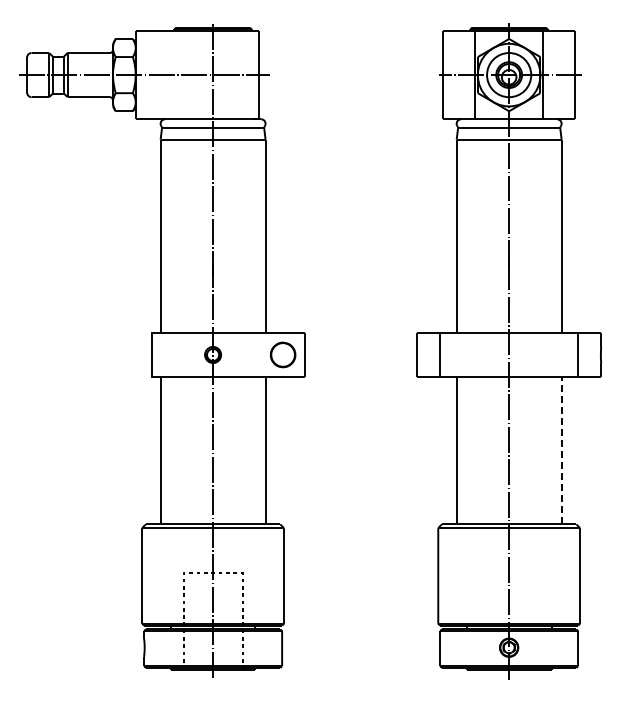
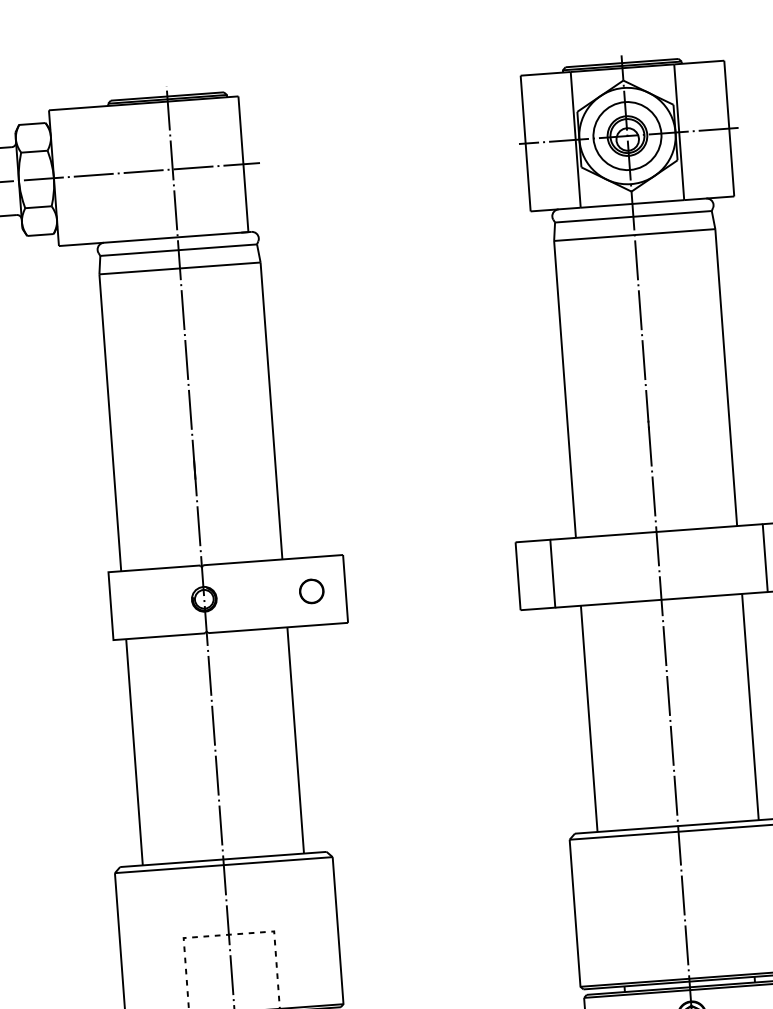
part: (282, 354) -> (310, 590), size x0.62
line: (561, 450) -> (750, 706), dashed -> solid

